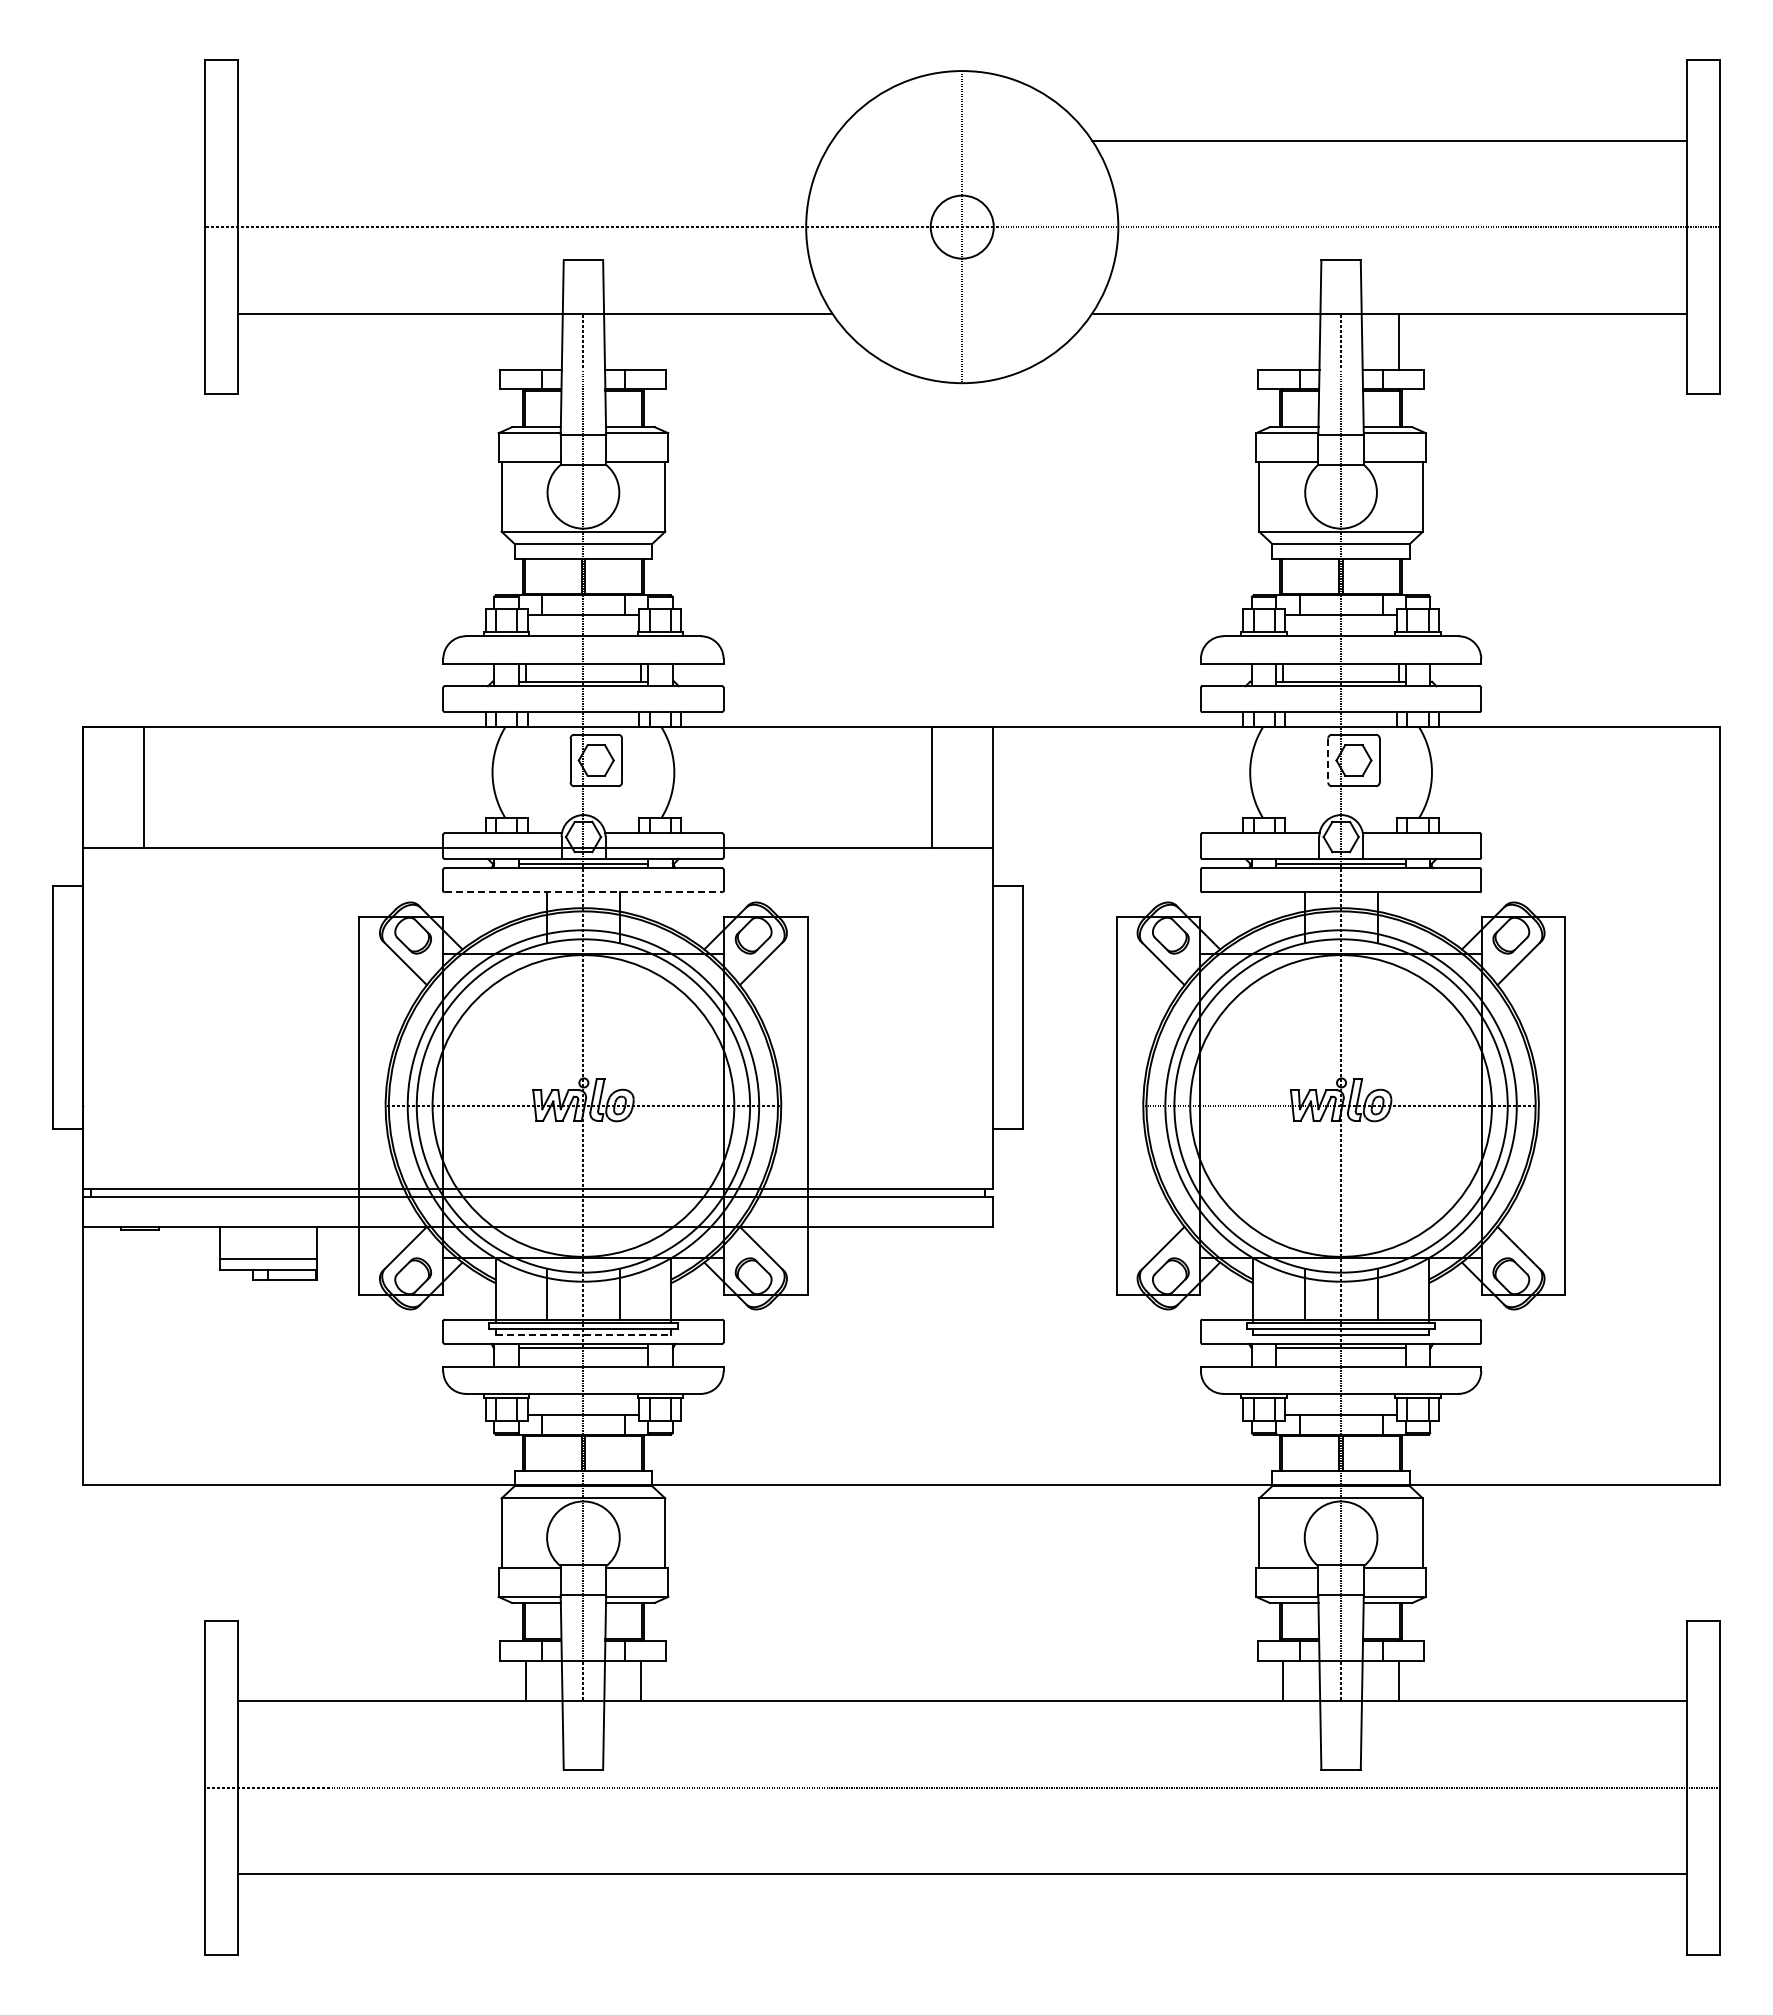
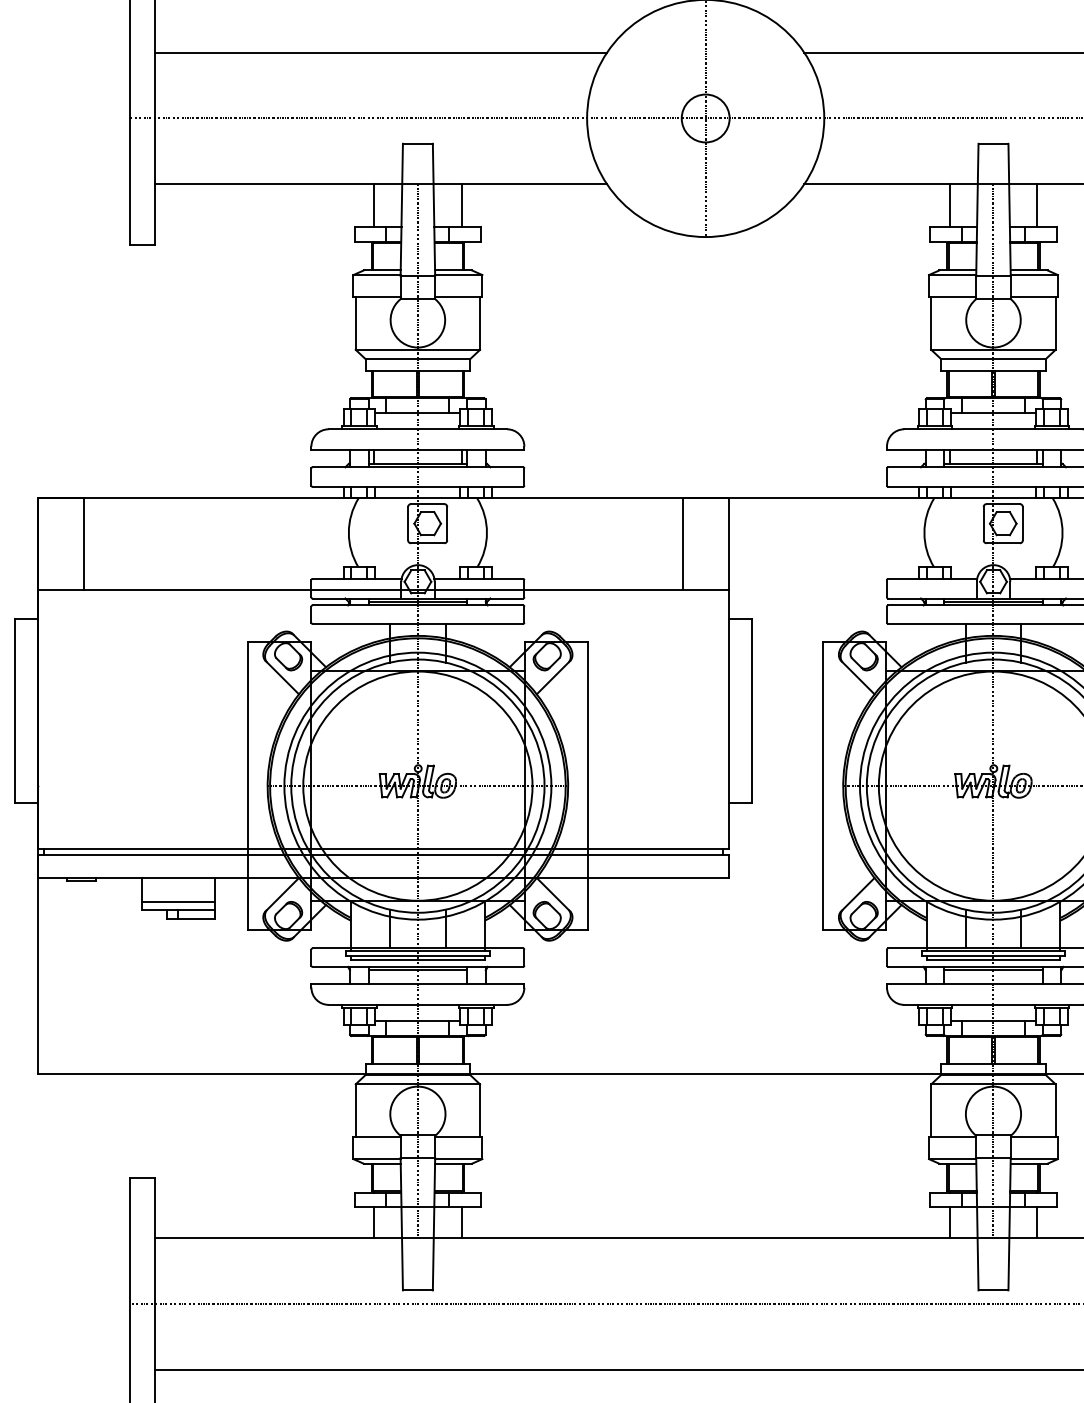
line: (534, 140) -> (380, 52), added
line: (525, 341) -> (373, 205), added
line: (641, 341) -> (462, 205), added
line: (1283, 341) -> (949, 205), added
line: (1328, 760) -> (983, 523), dashed -> solid
line: (583, 892) -> (417, 623), dashed -> solid
line: (583, 1335) -> (417, 960), dashed -> solid

